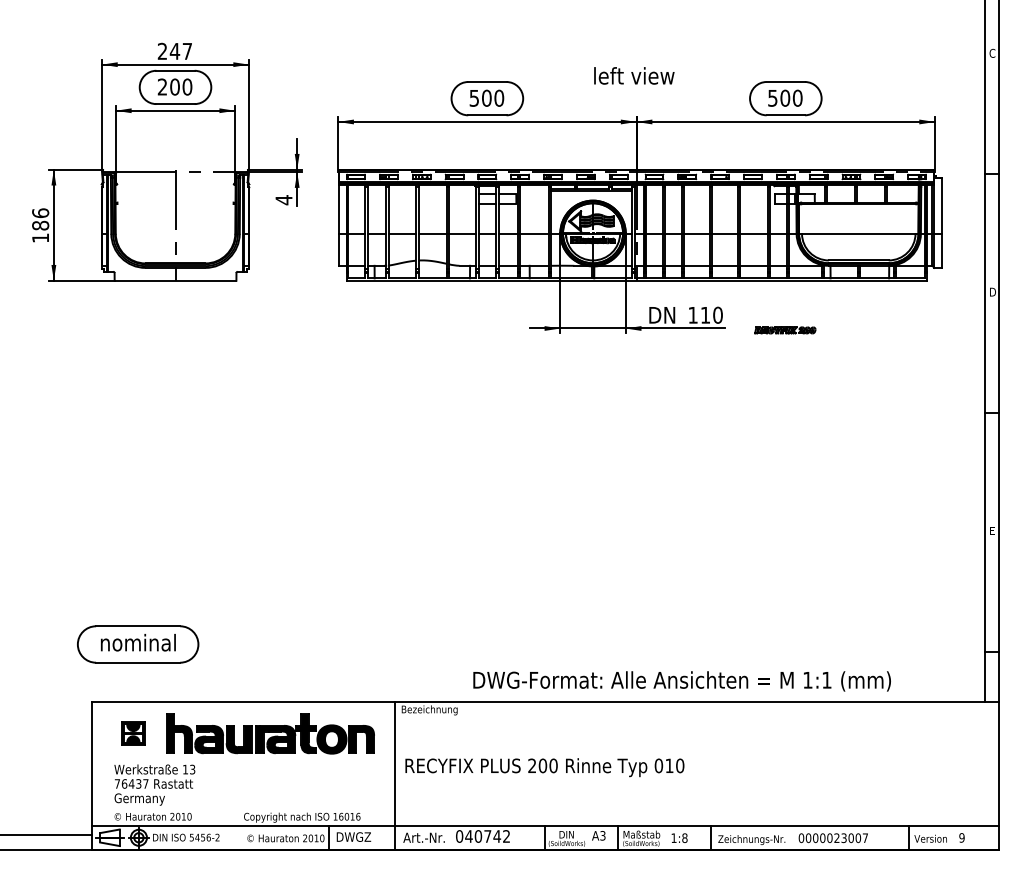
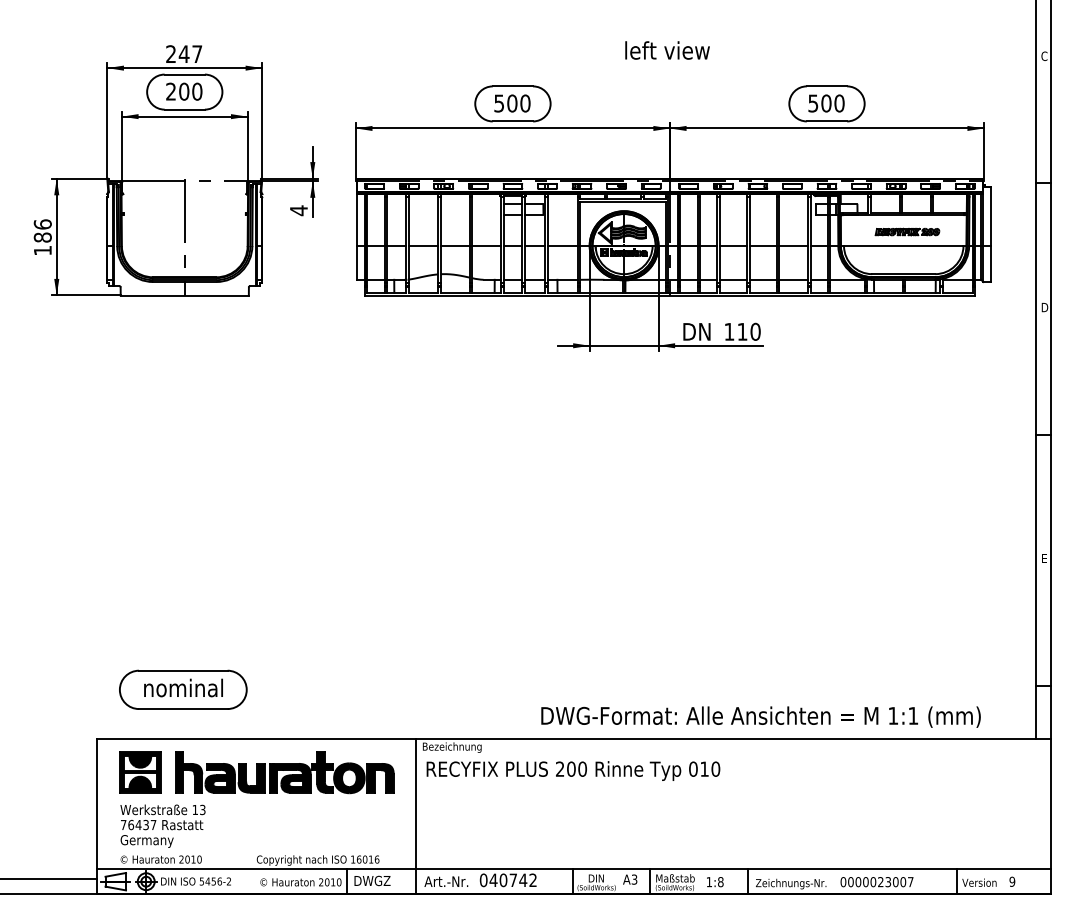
text: (634, 75) -> (667, 50), moved
part: (785, 330) -> (907, 232), moved
part: (138, 644) -> (183, 689), moved
text: (681, 681) -> (760, 717), moved
part: (133, 733) -> (140, 771), size x1.67
text: (544, 767) -> (573, 770), moved

